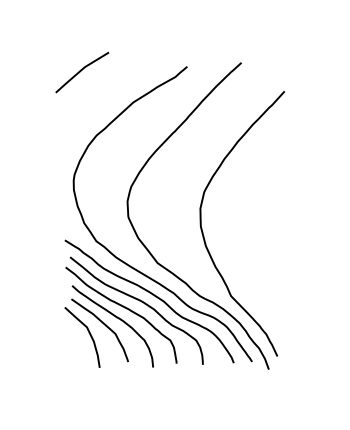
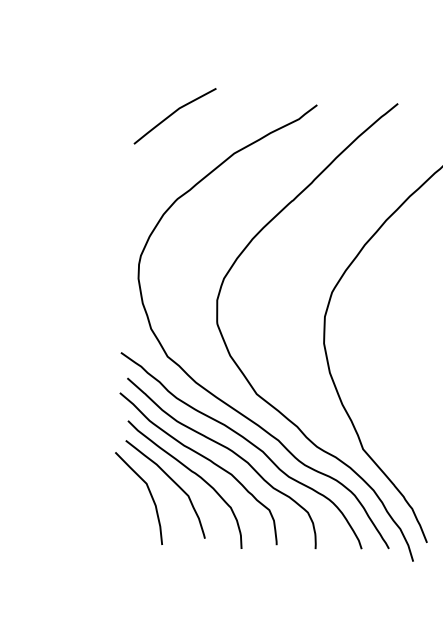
curve: (81, 71) -> (173, 114), moved

